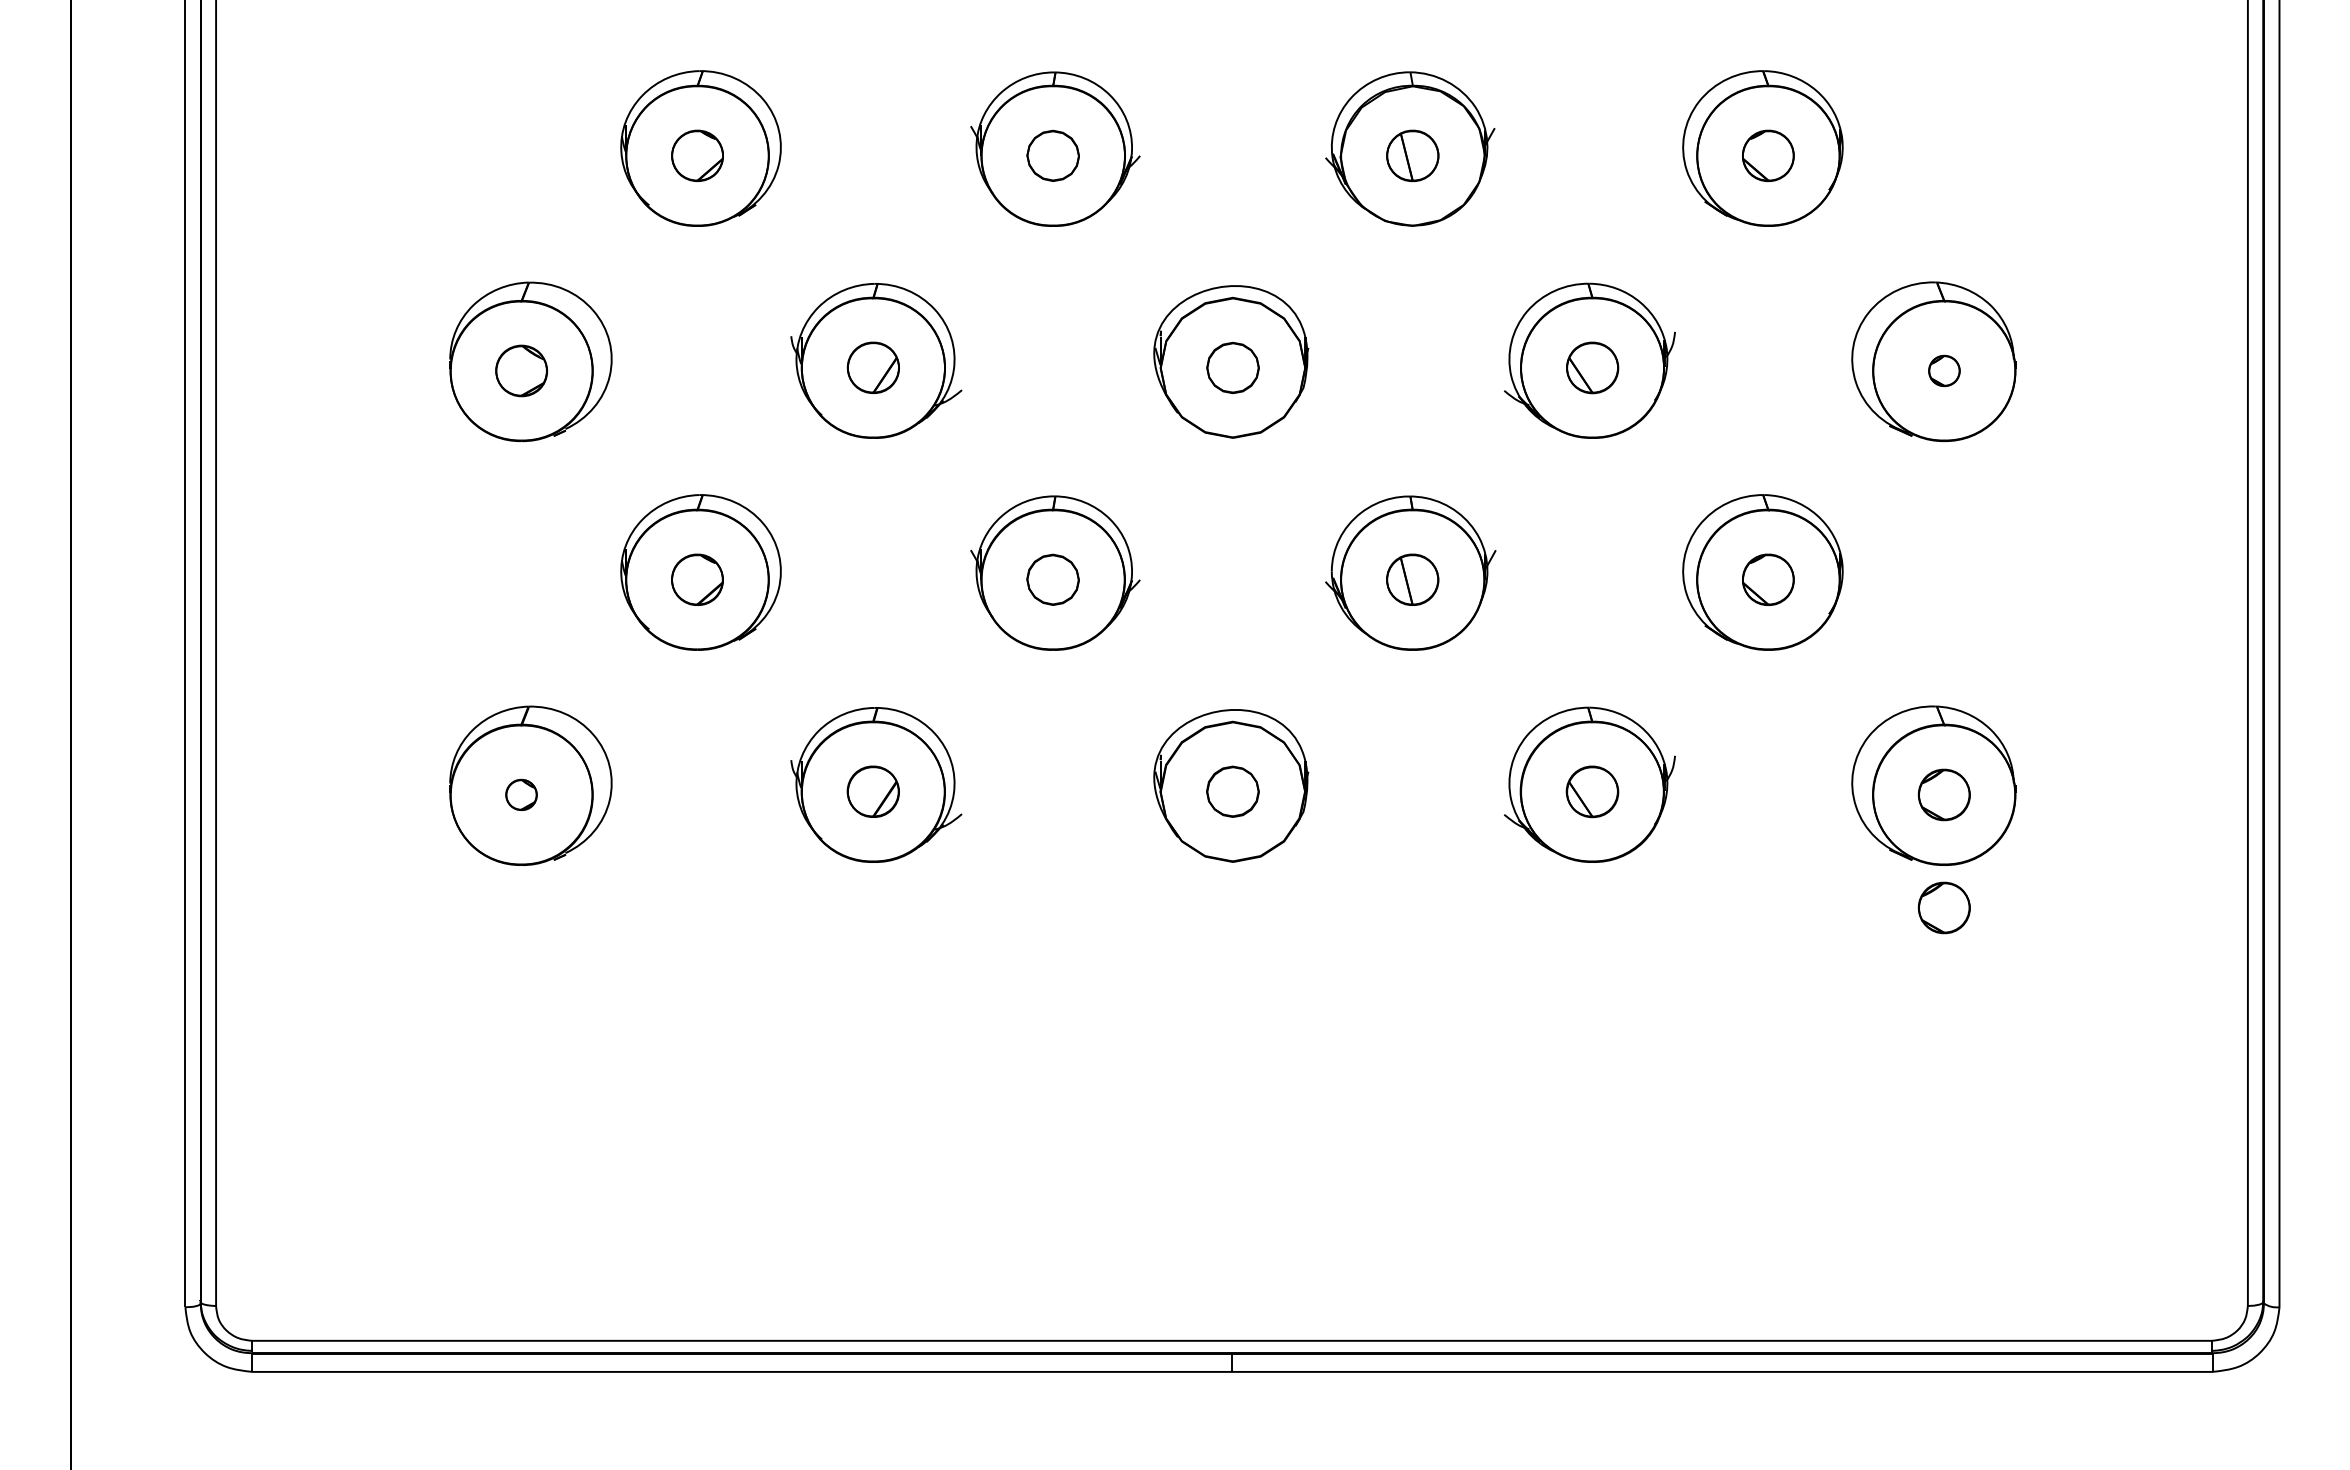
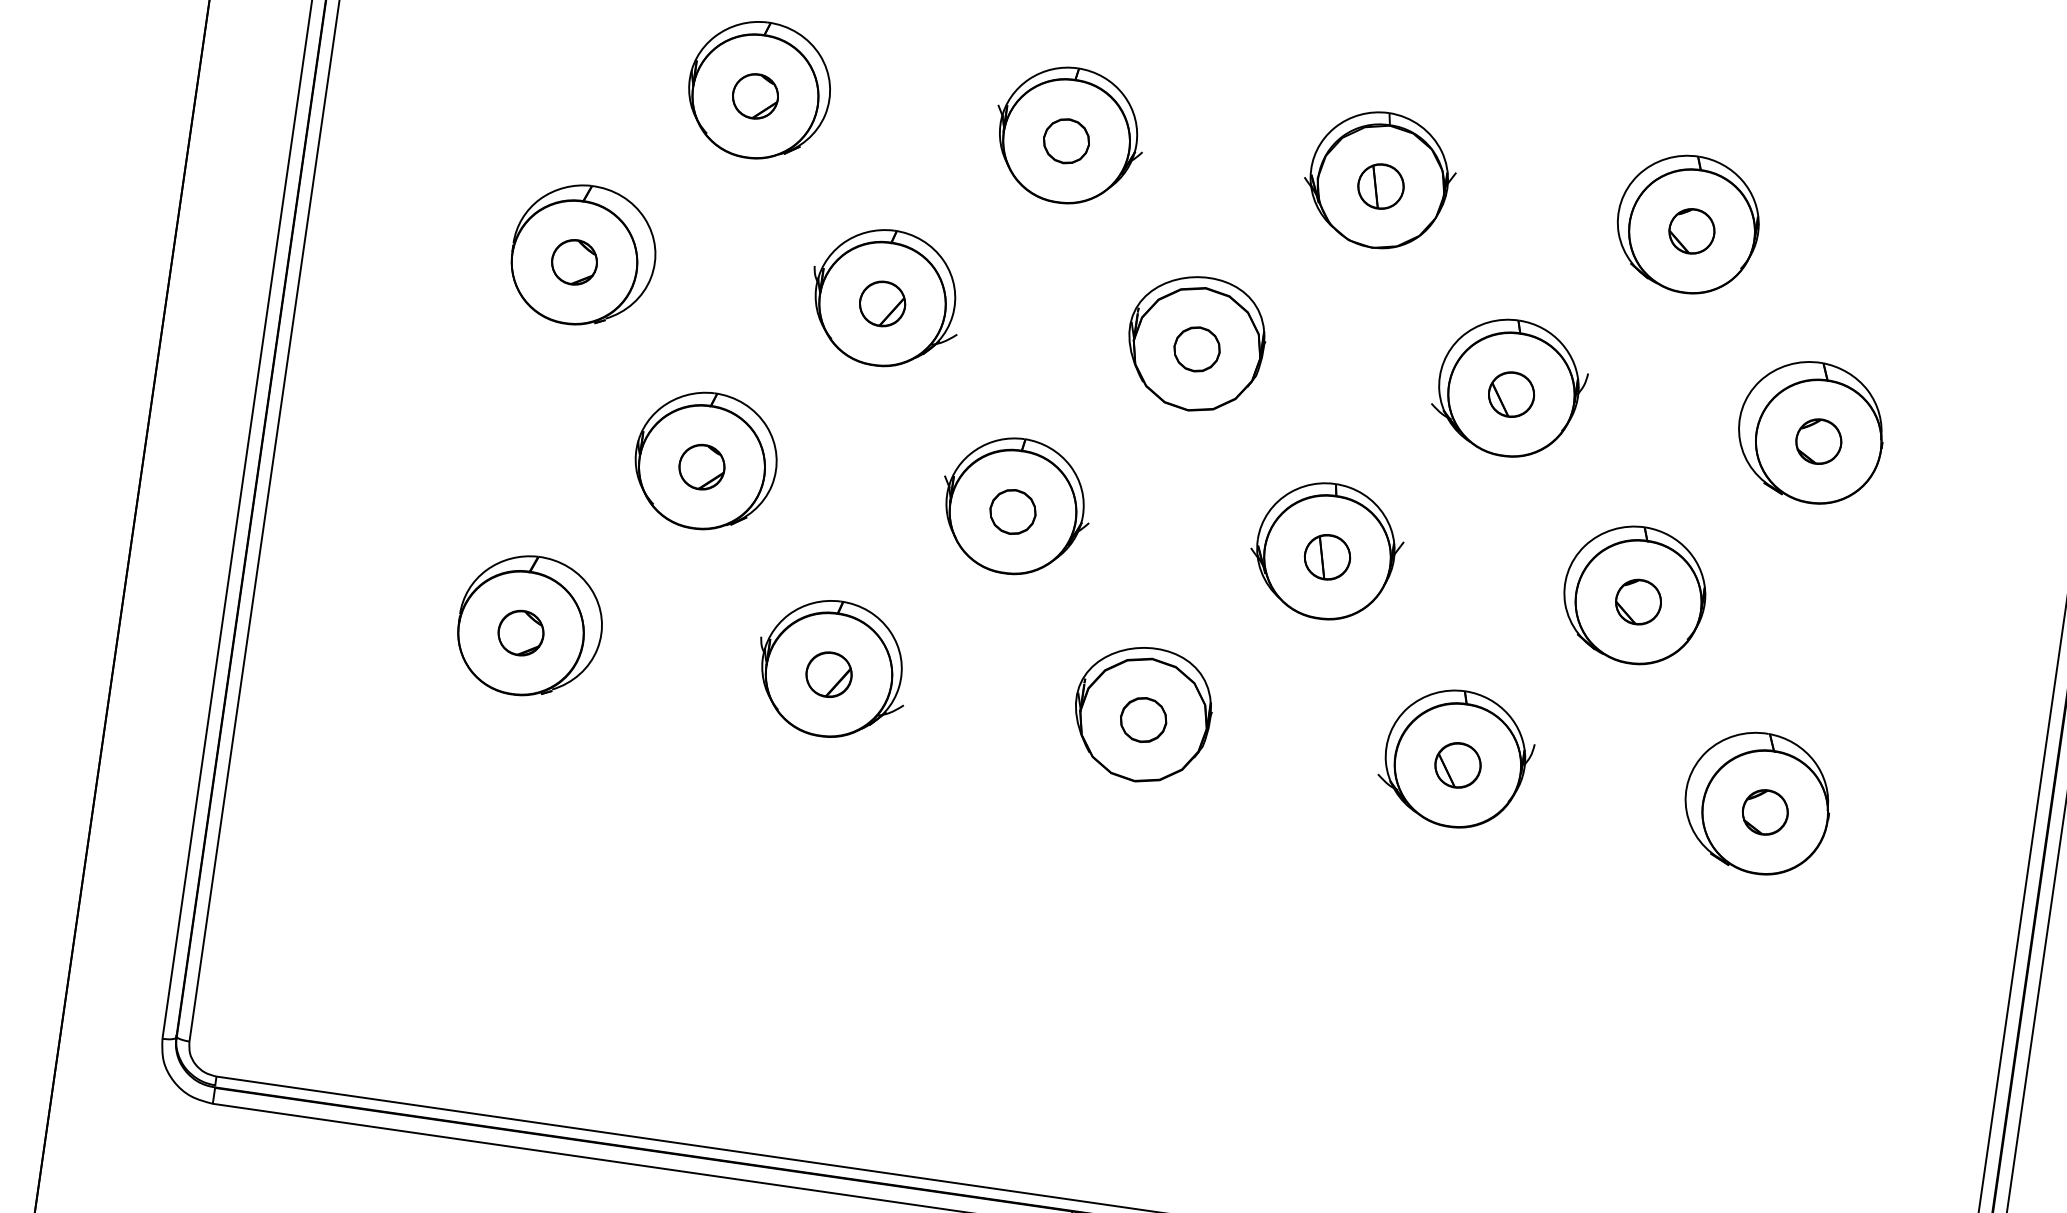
part: (1944, 370) -> (1818, 441), size x1.67
part: (521, 794) -> (521, 632), size x1.67
part: (1943, 907) -> (1750, 910), removed

